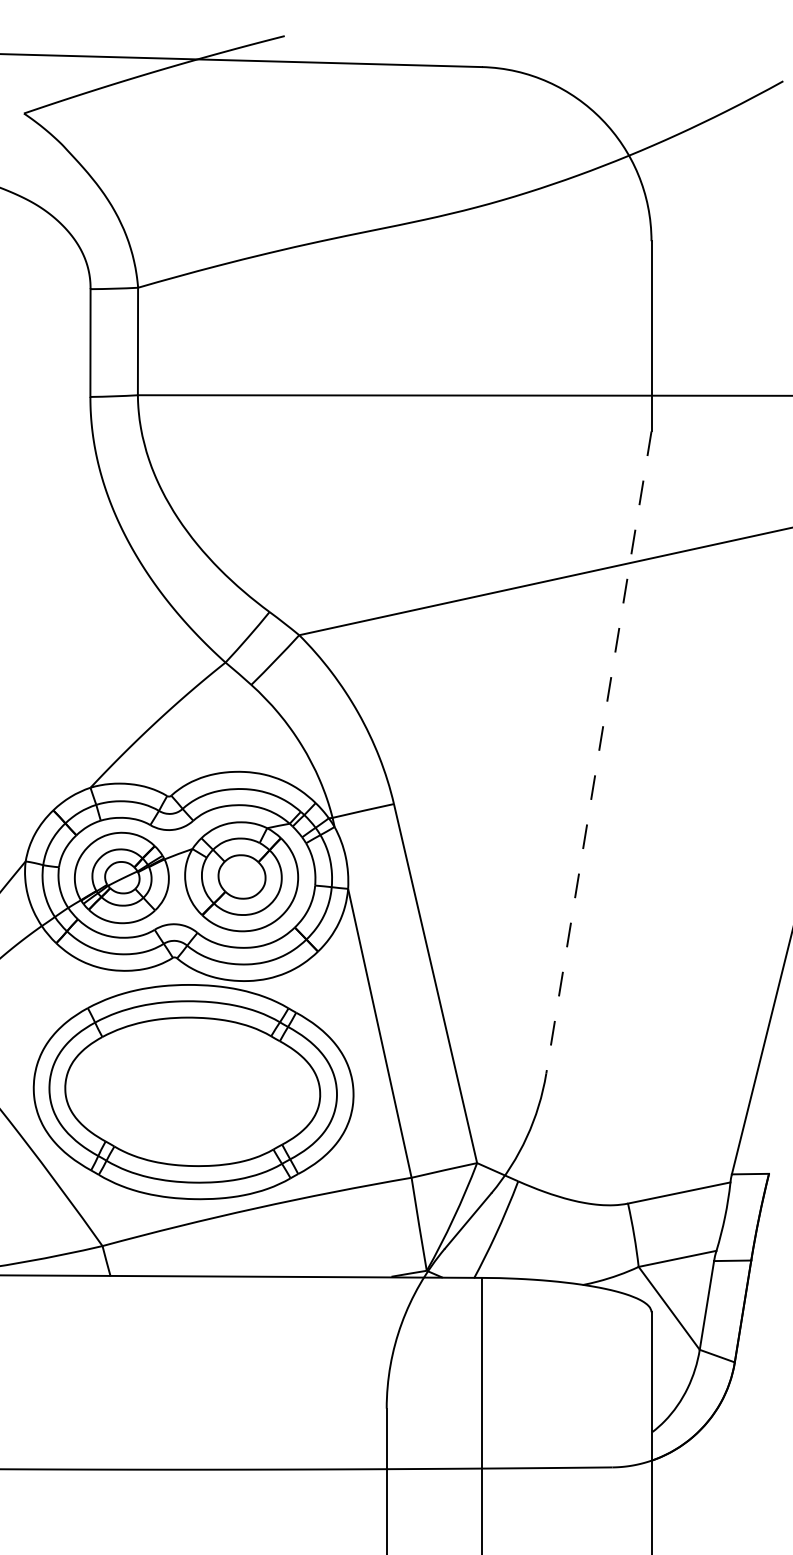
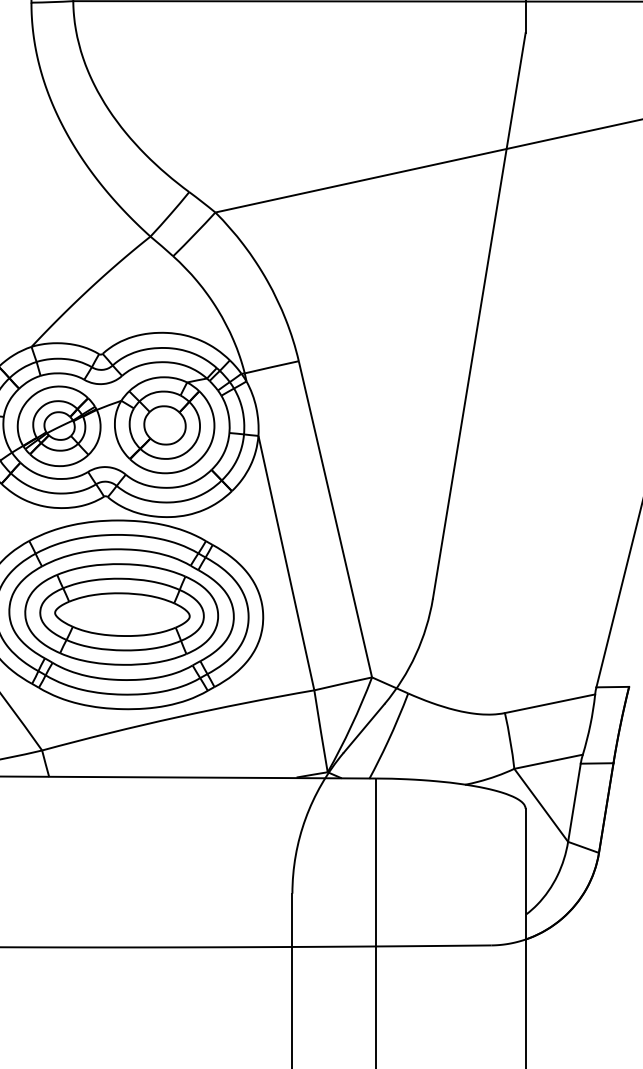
line: (598, 753) -> (478, 316), dashed -> solid
part: (192, 1091) -> (121, 614), added

